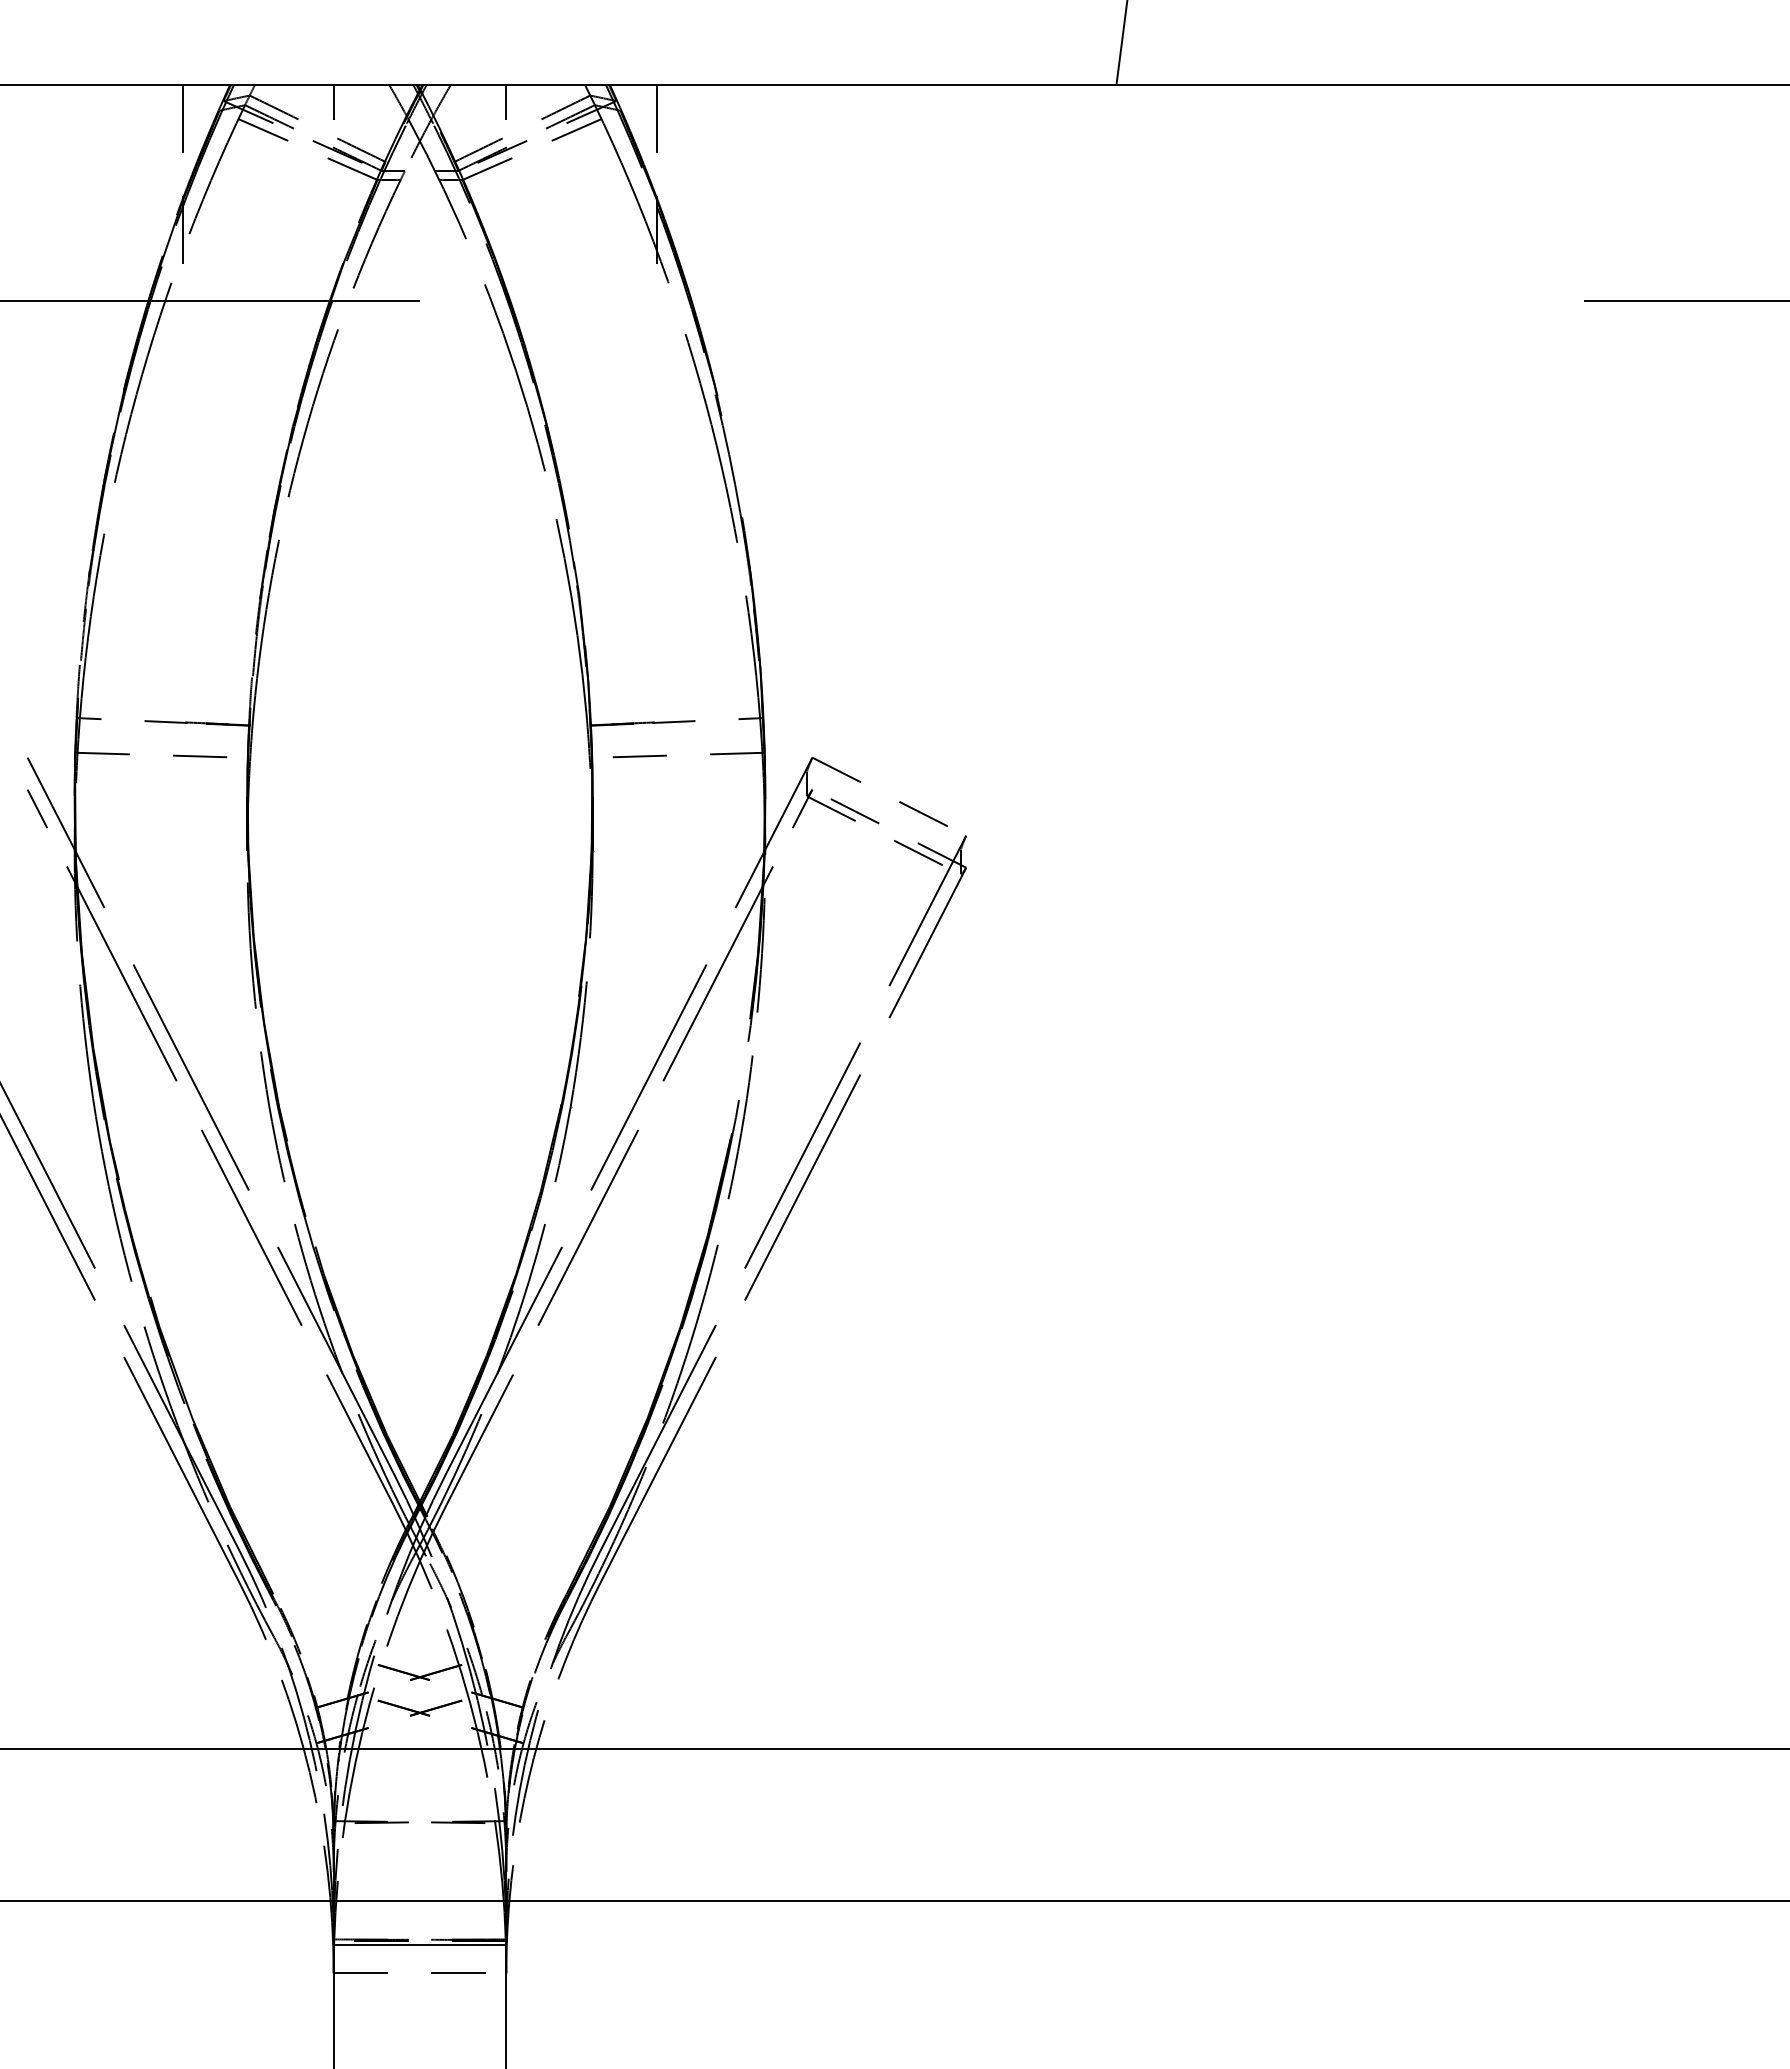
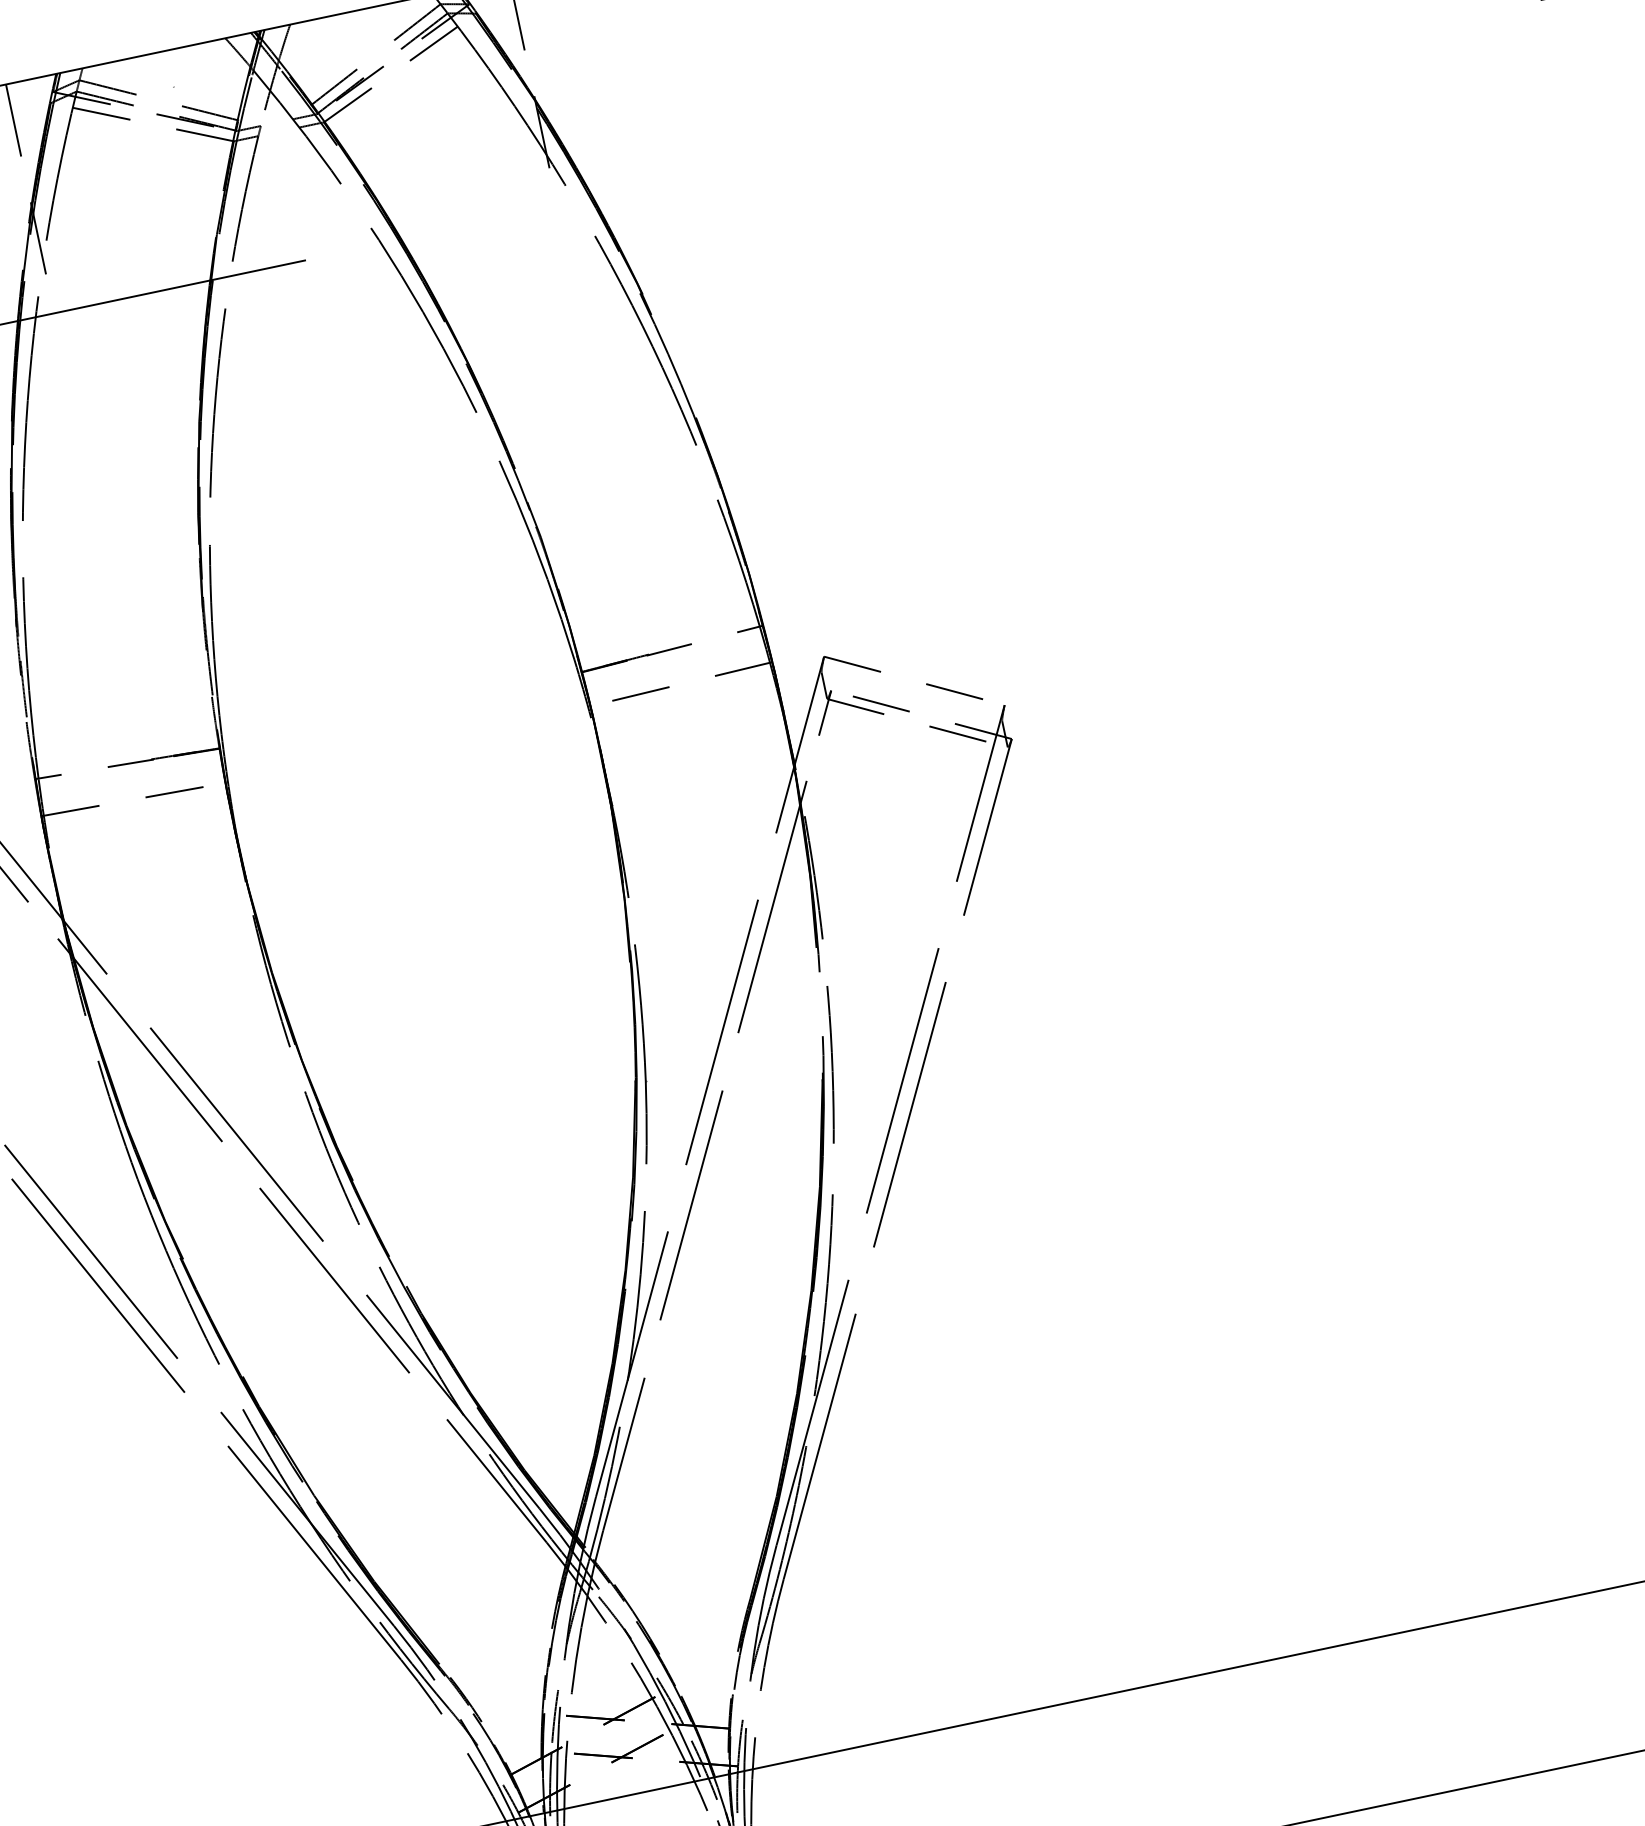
line: (333, 102) -> (169, 68), removed
line: (506, 102) -> (353, 30), removed

